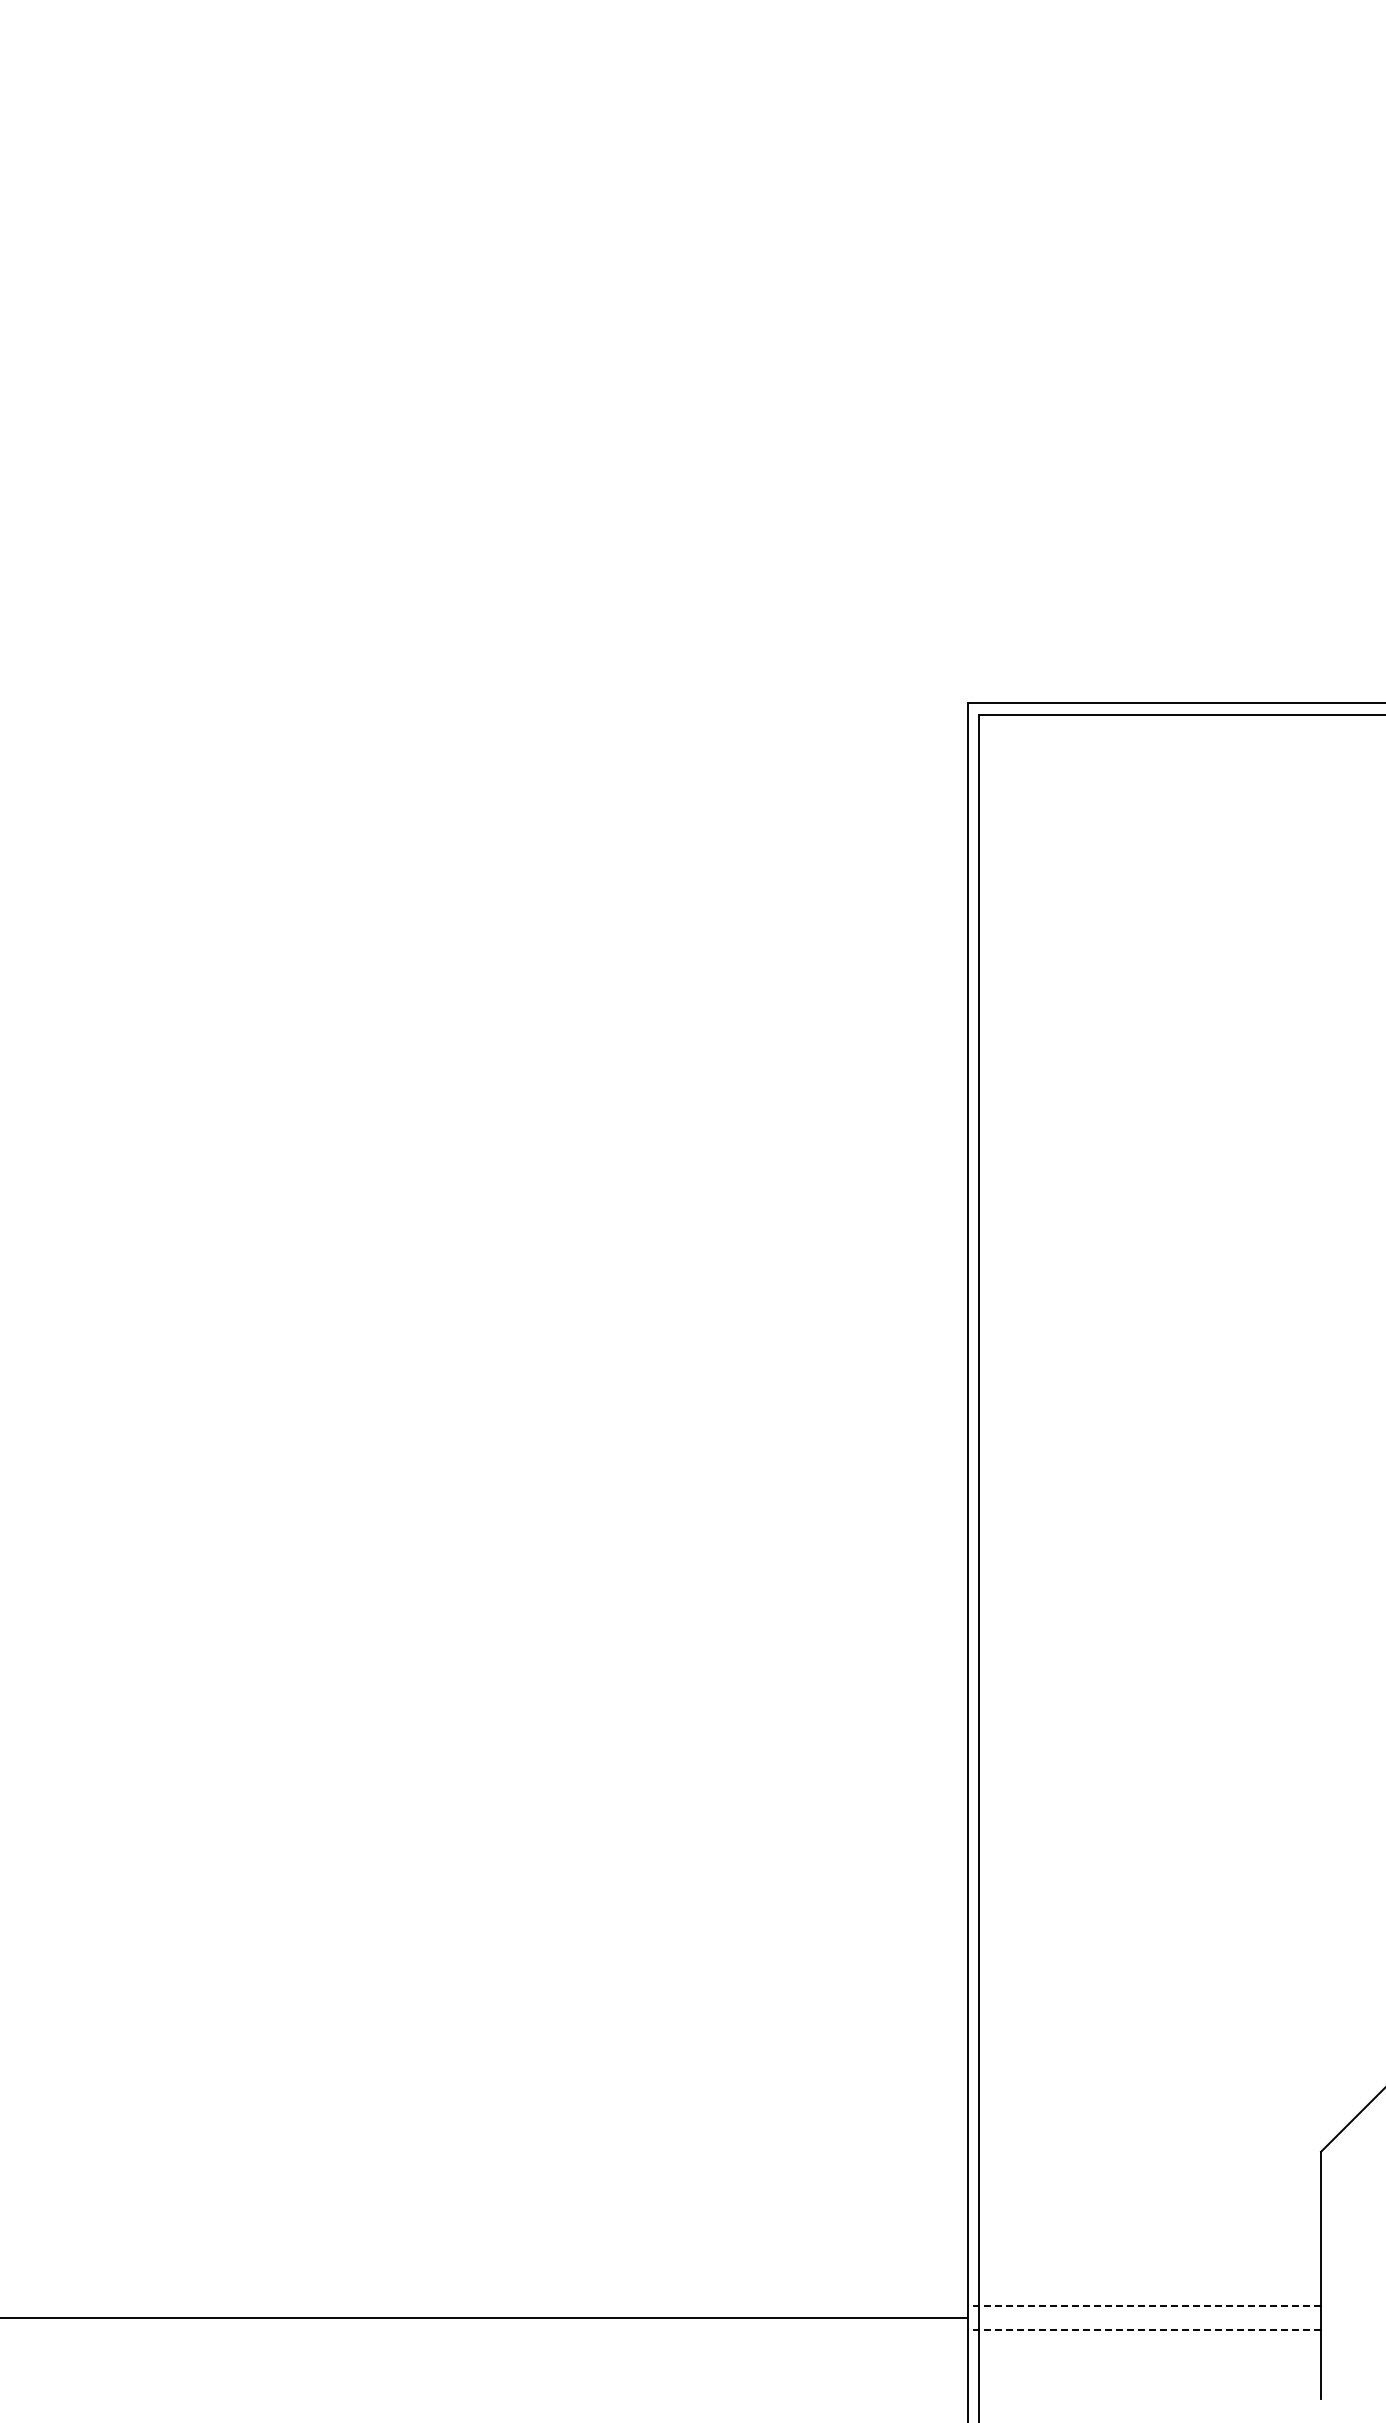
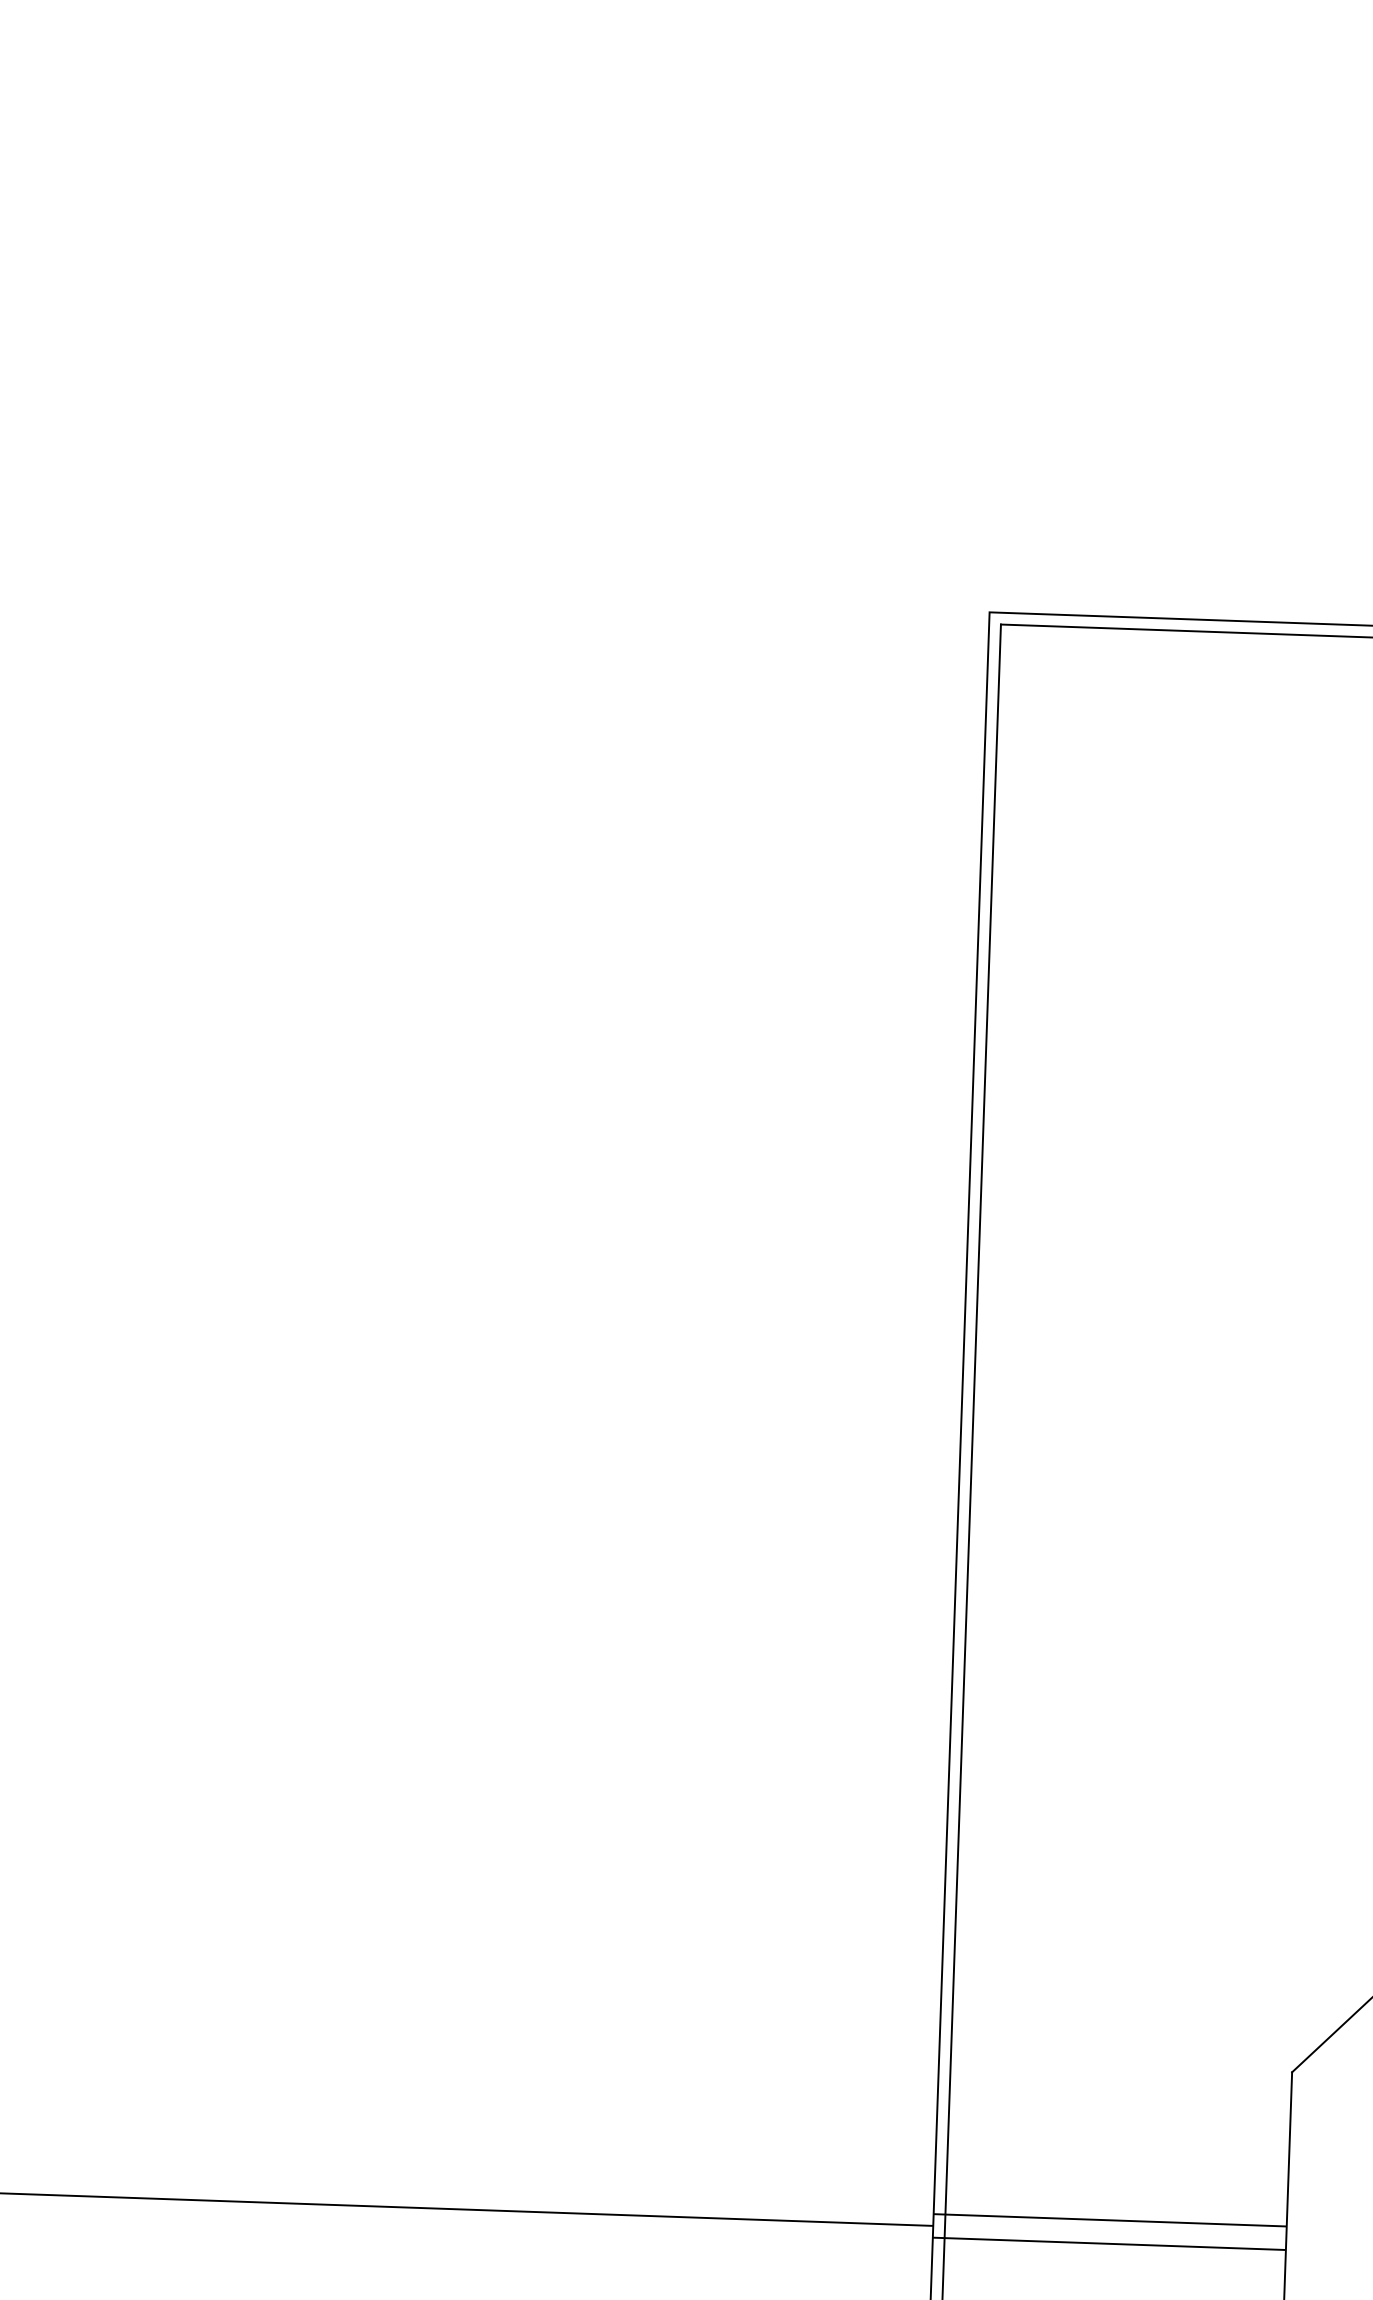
line: (1144, 2306) -> (1110, 2220), dashed -> solid
line: (1144, 2329) -> (1109, 2243), dashed -> solid

